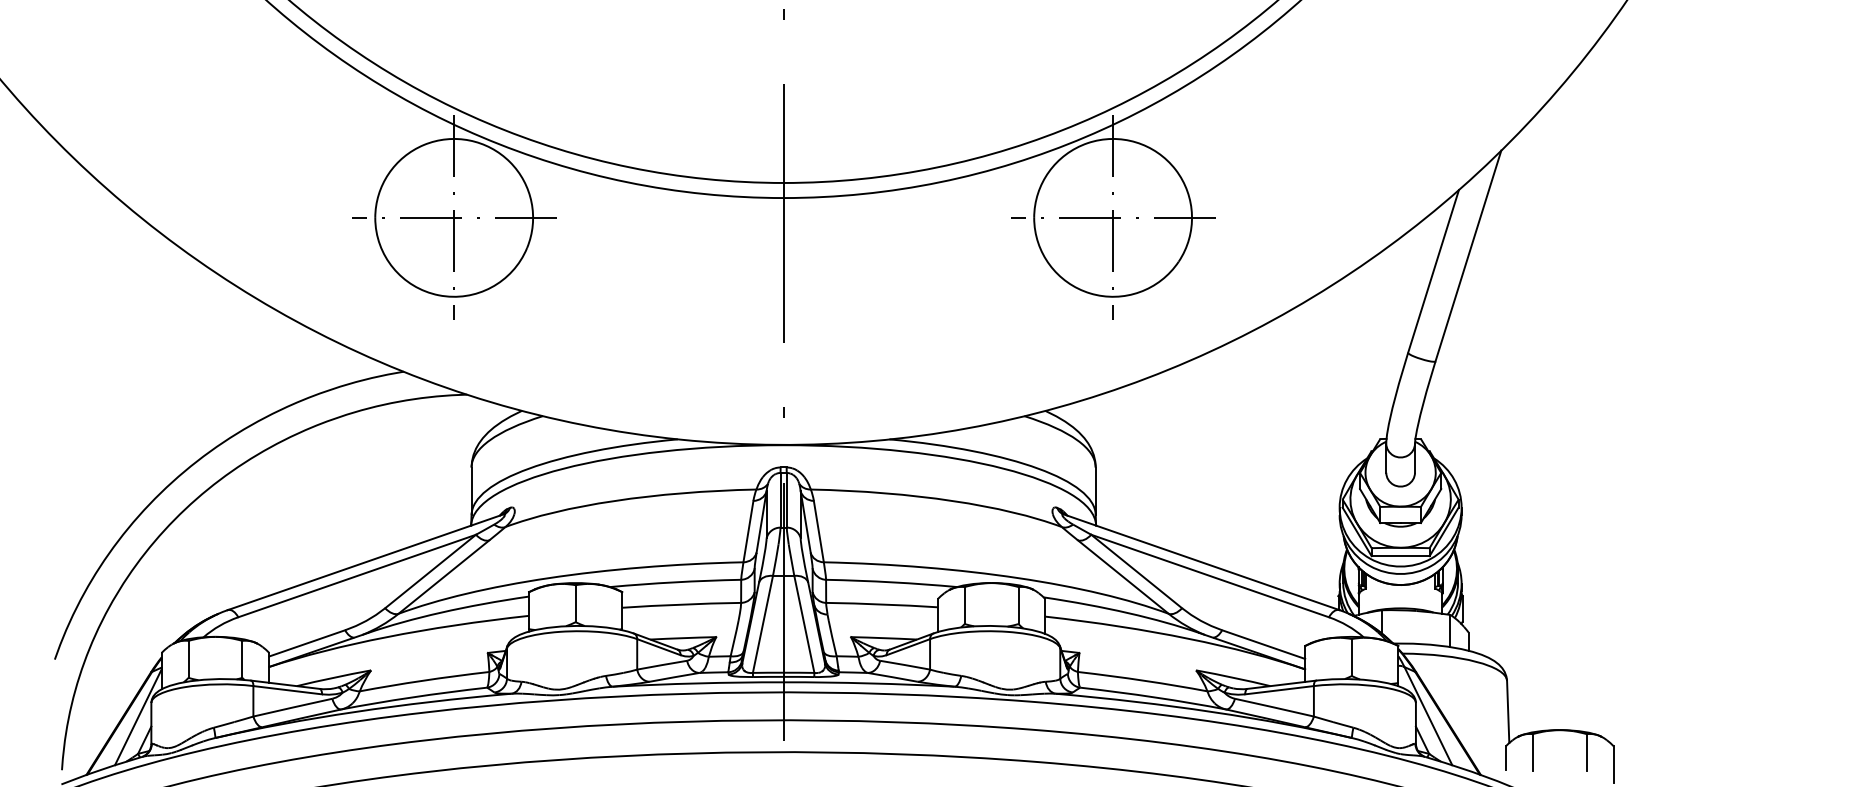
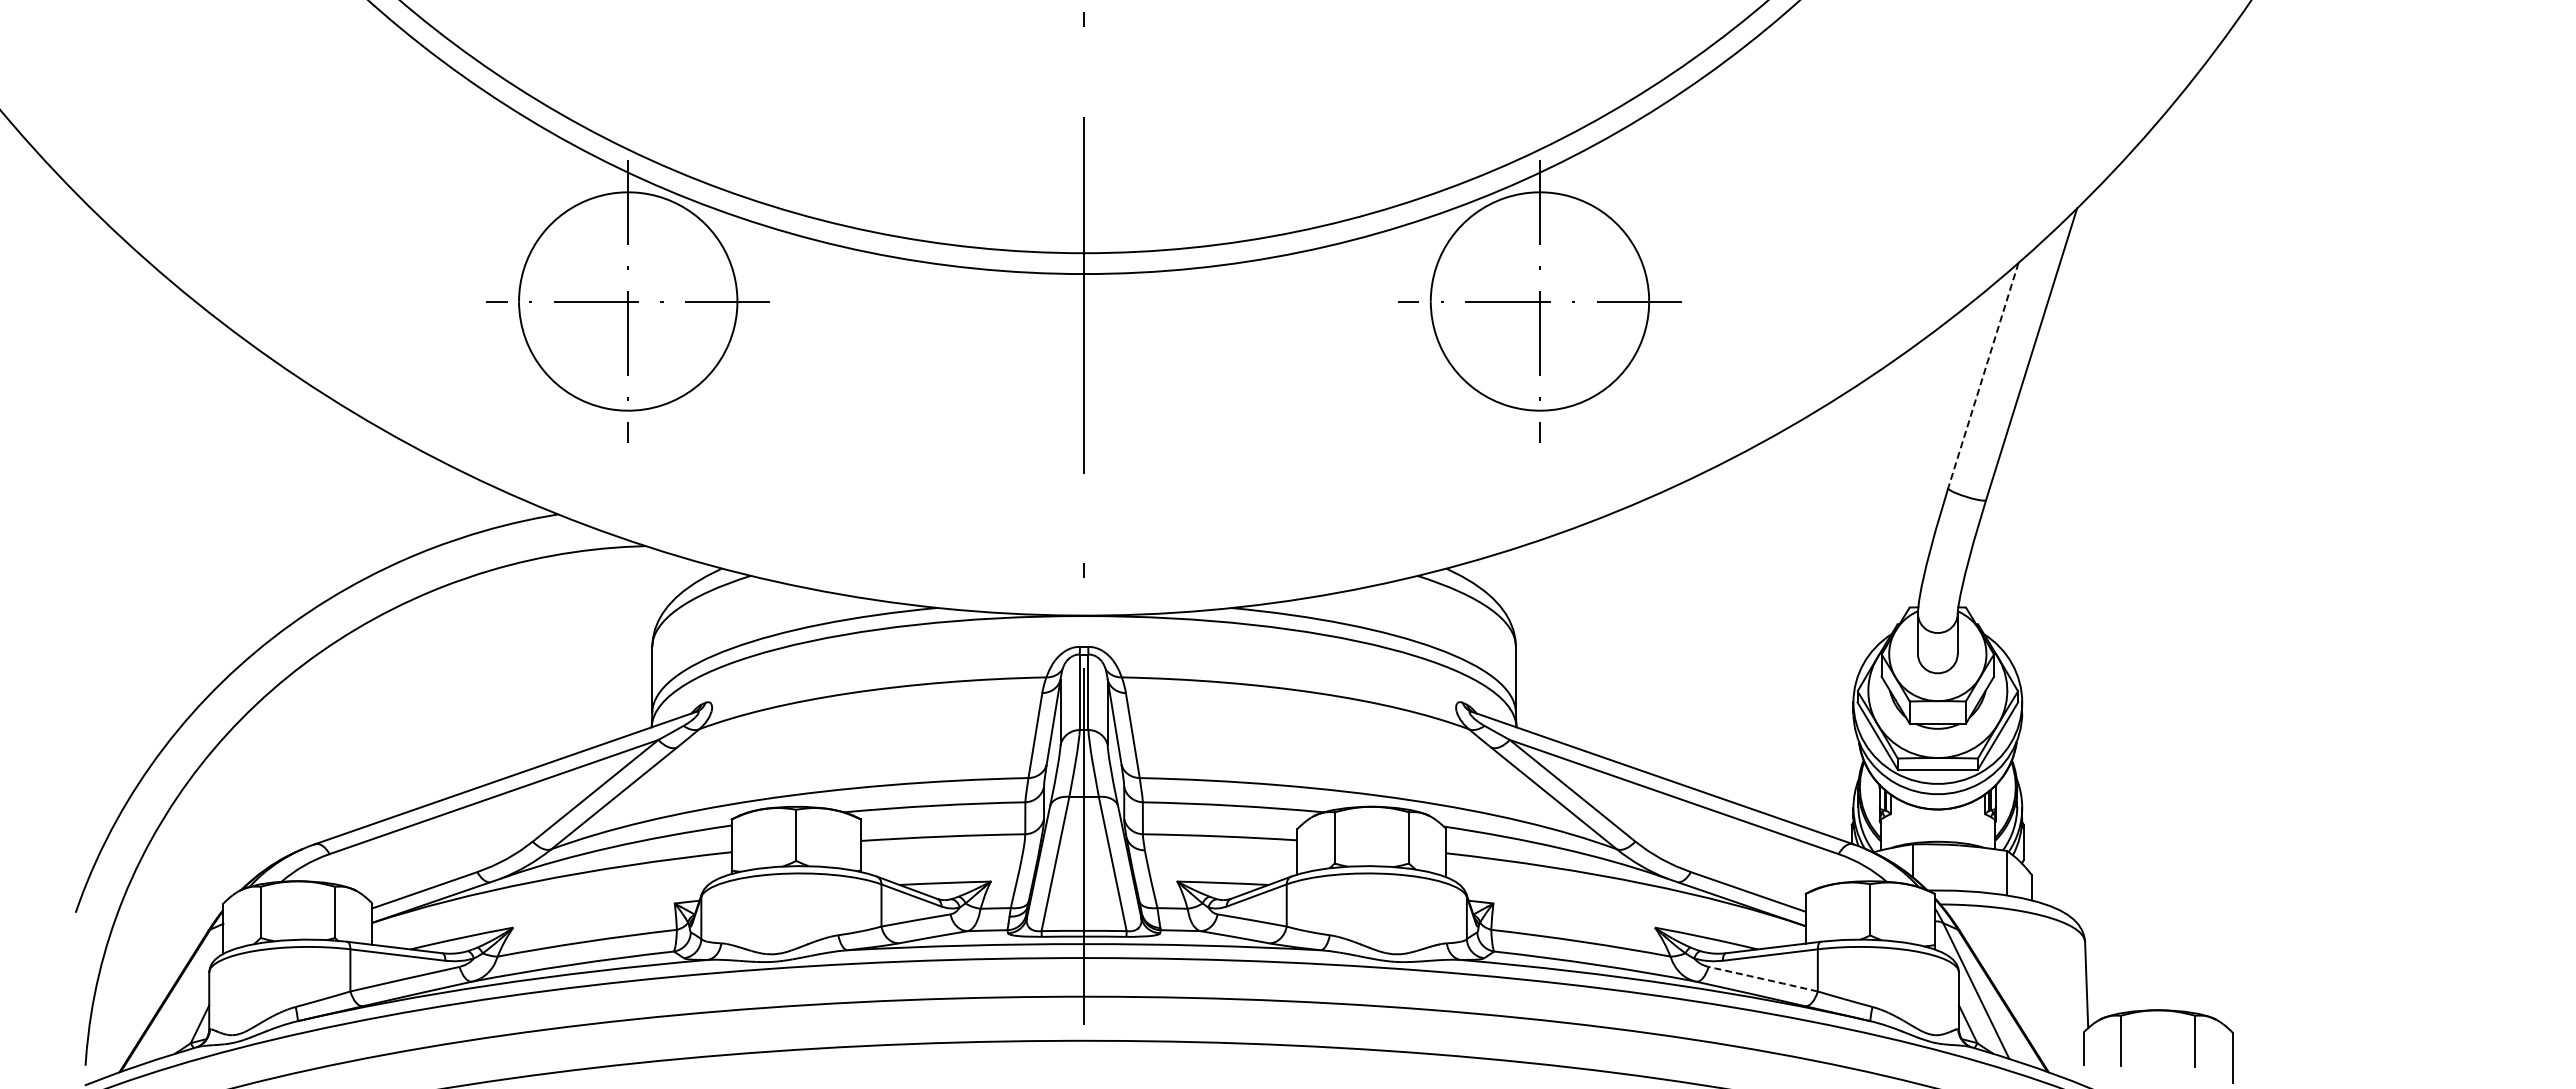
line: (1433, 271) -> (1983, 375), solid -> dashed
arc: (1274, 707) -> (1763, 979), solid -> dashed
line: (137, 717) -> (190, 992), removed

